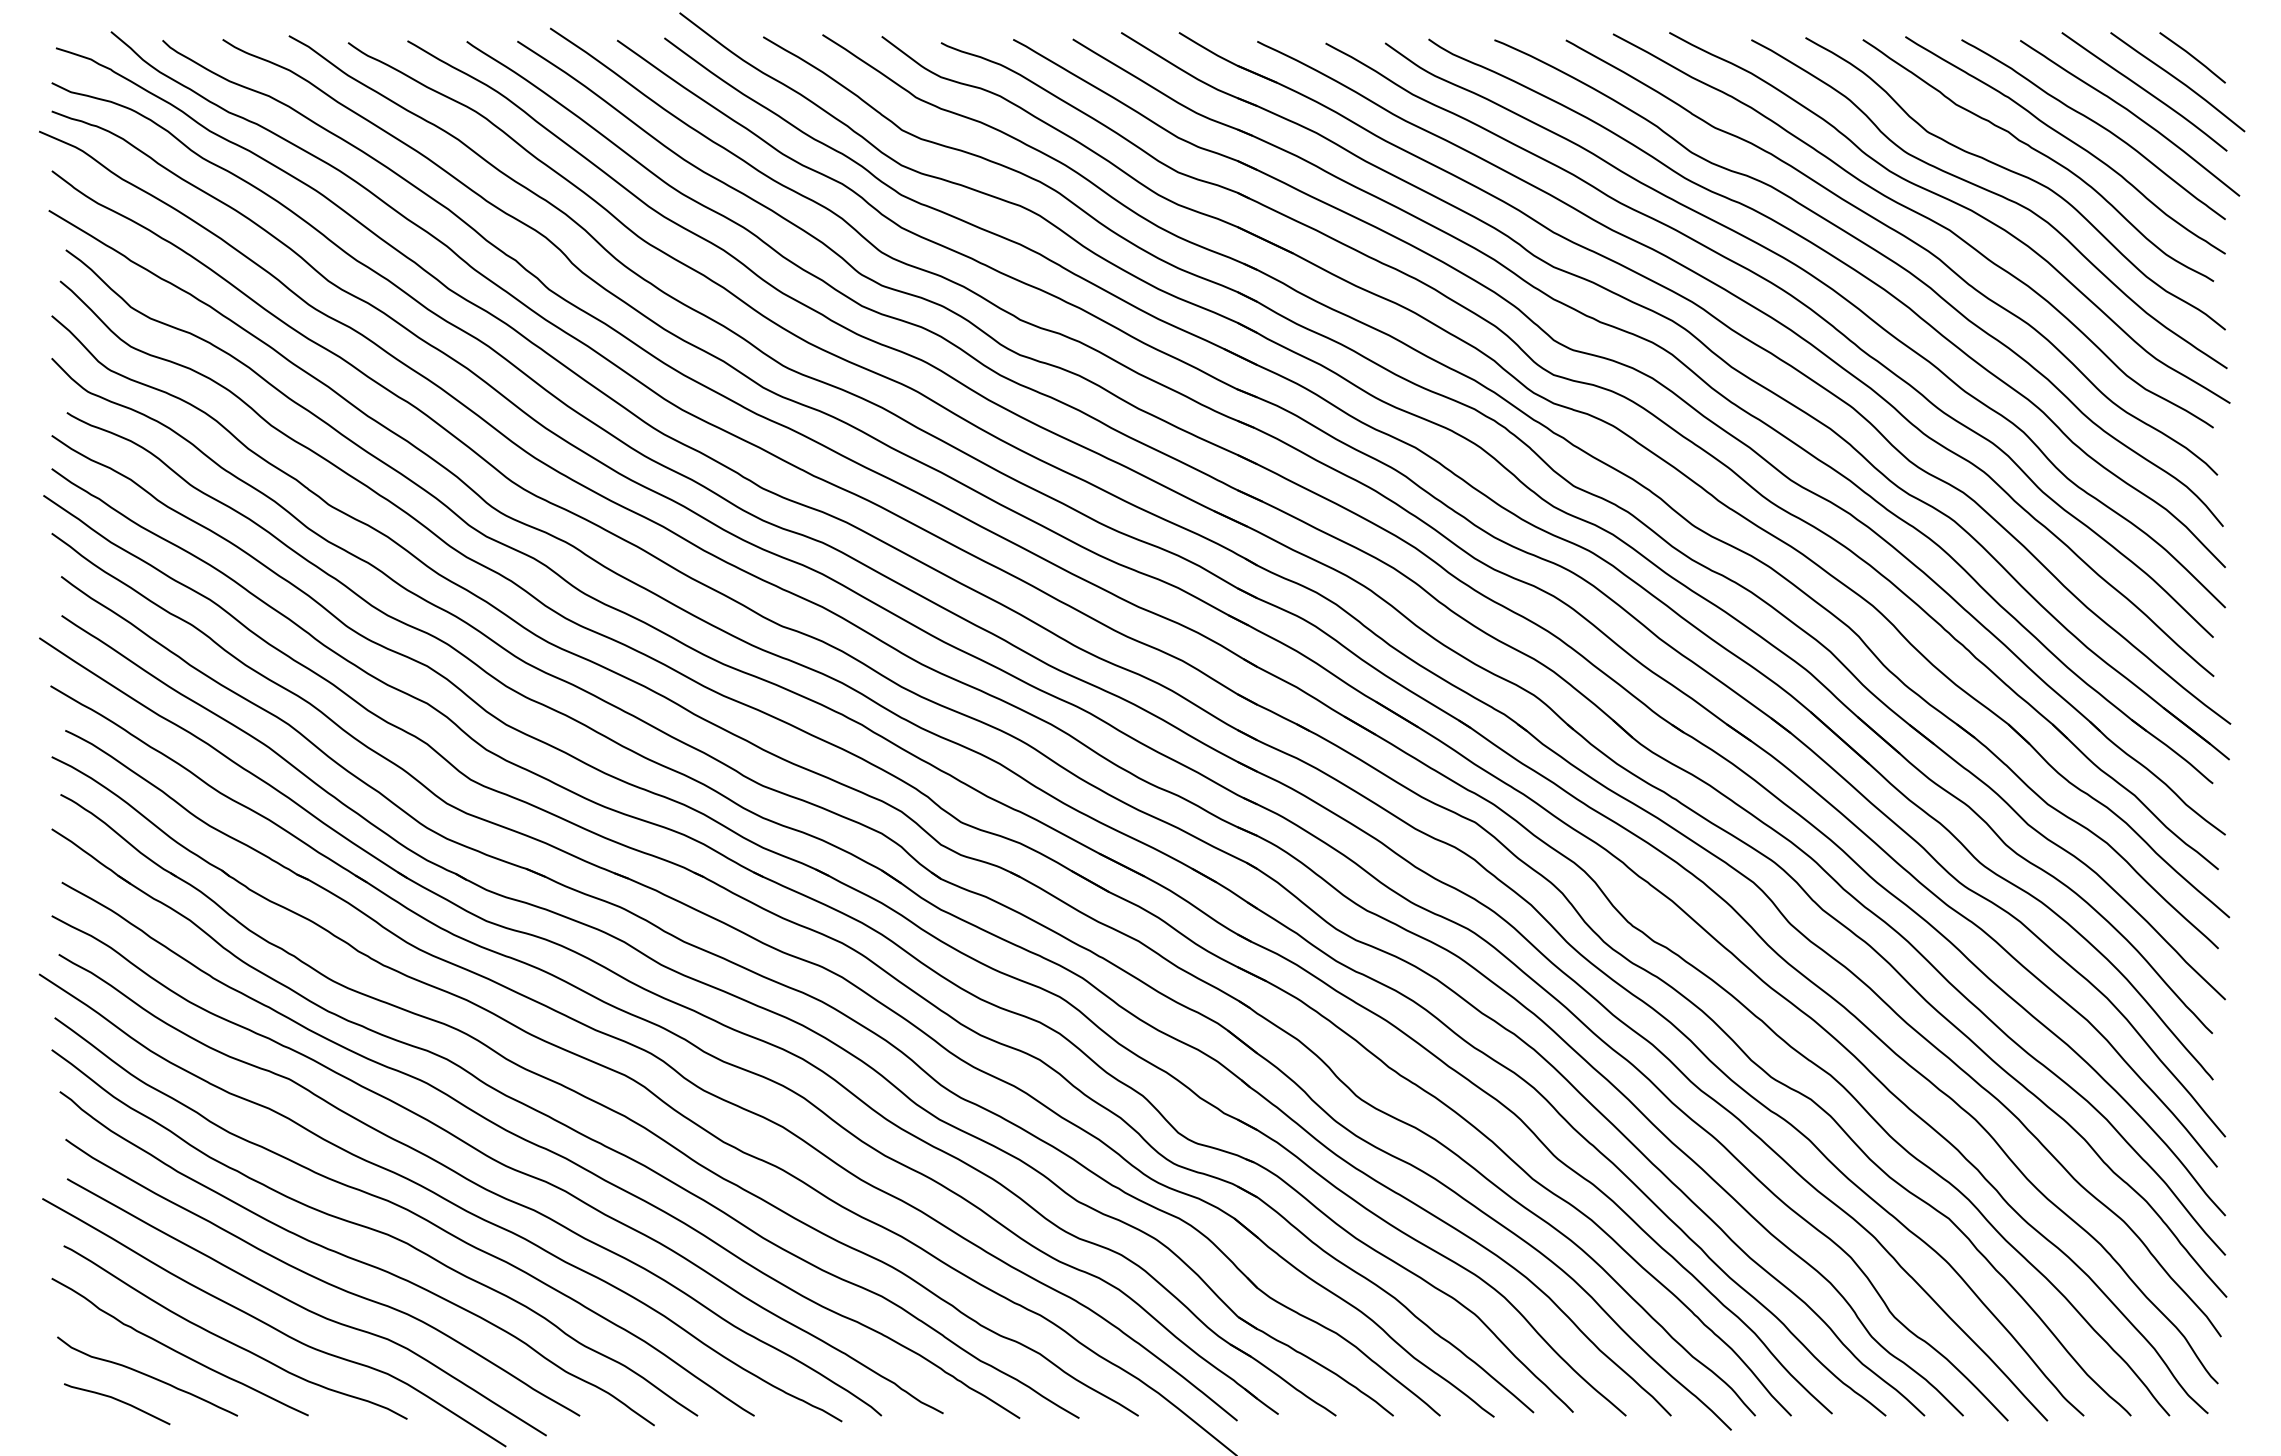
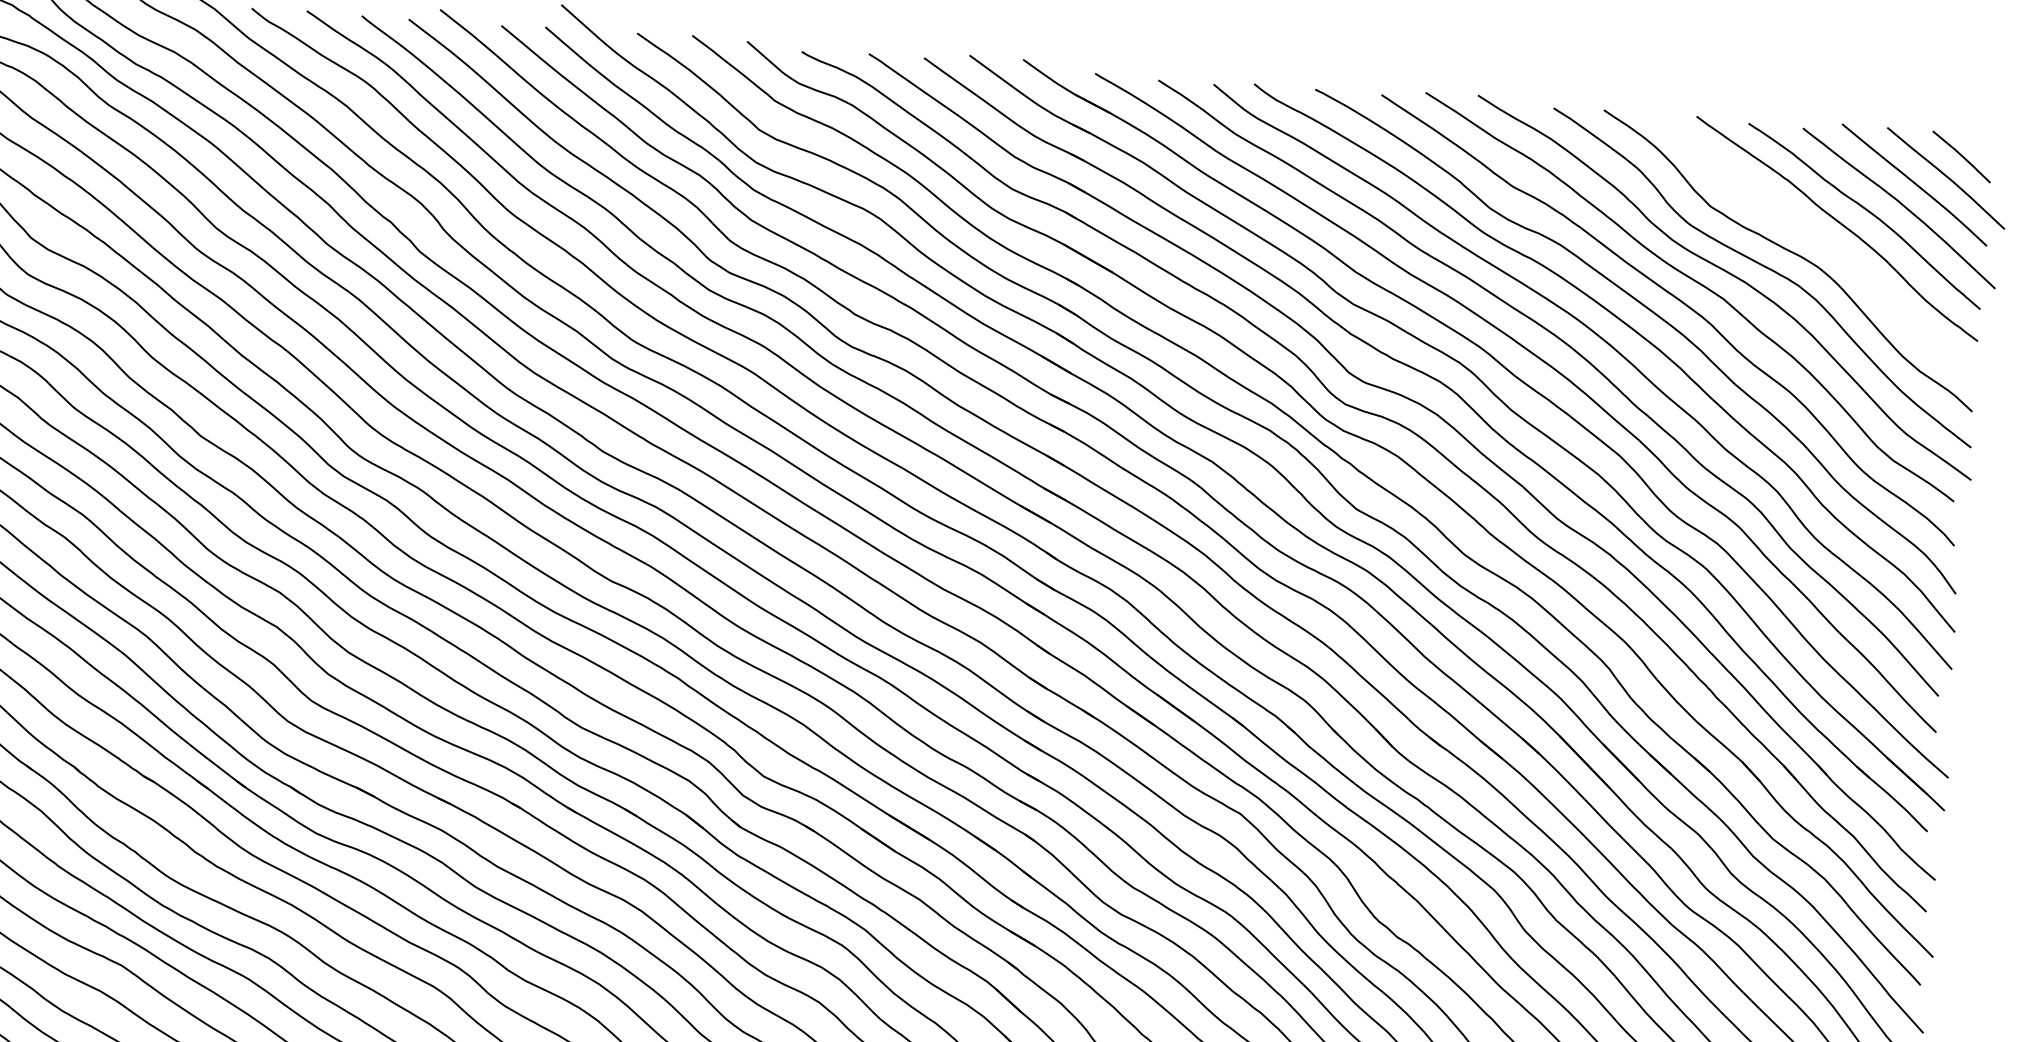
curve: (2041, 154) -> (1814, 235), removed

